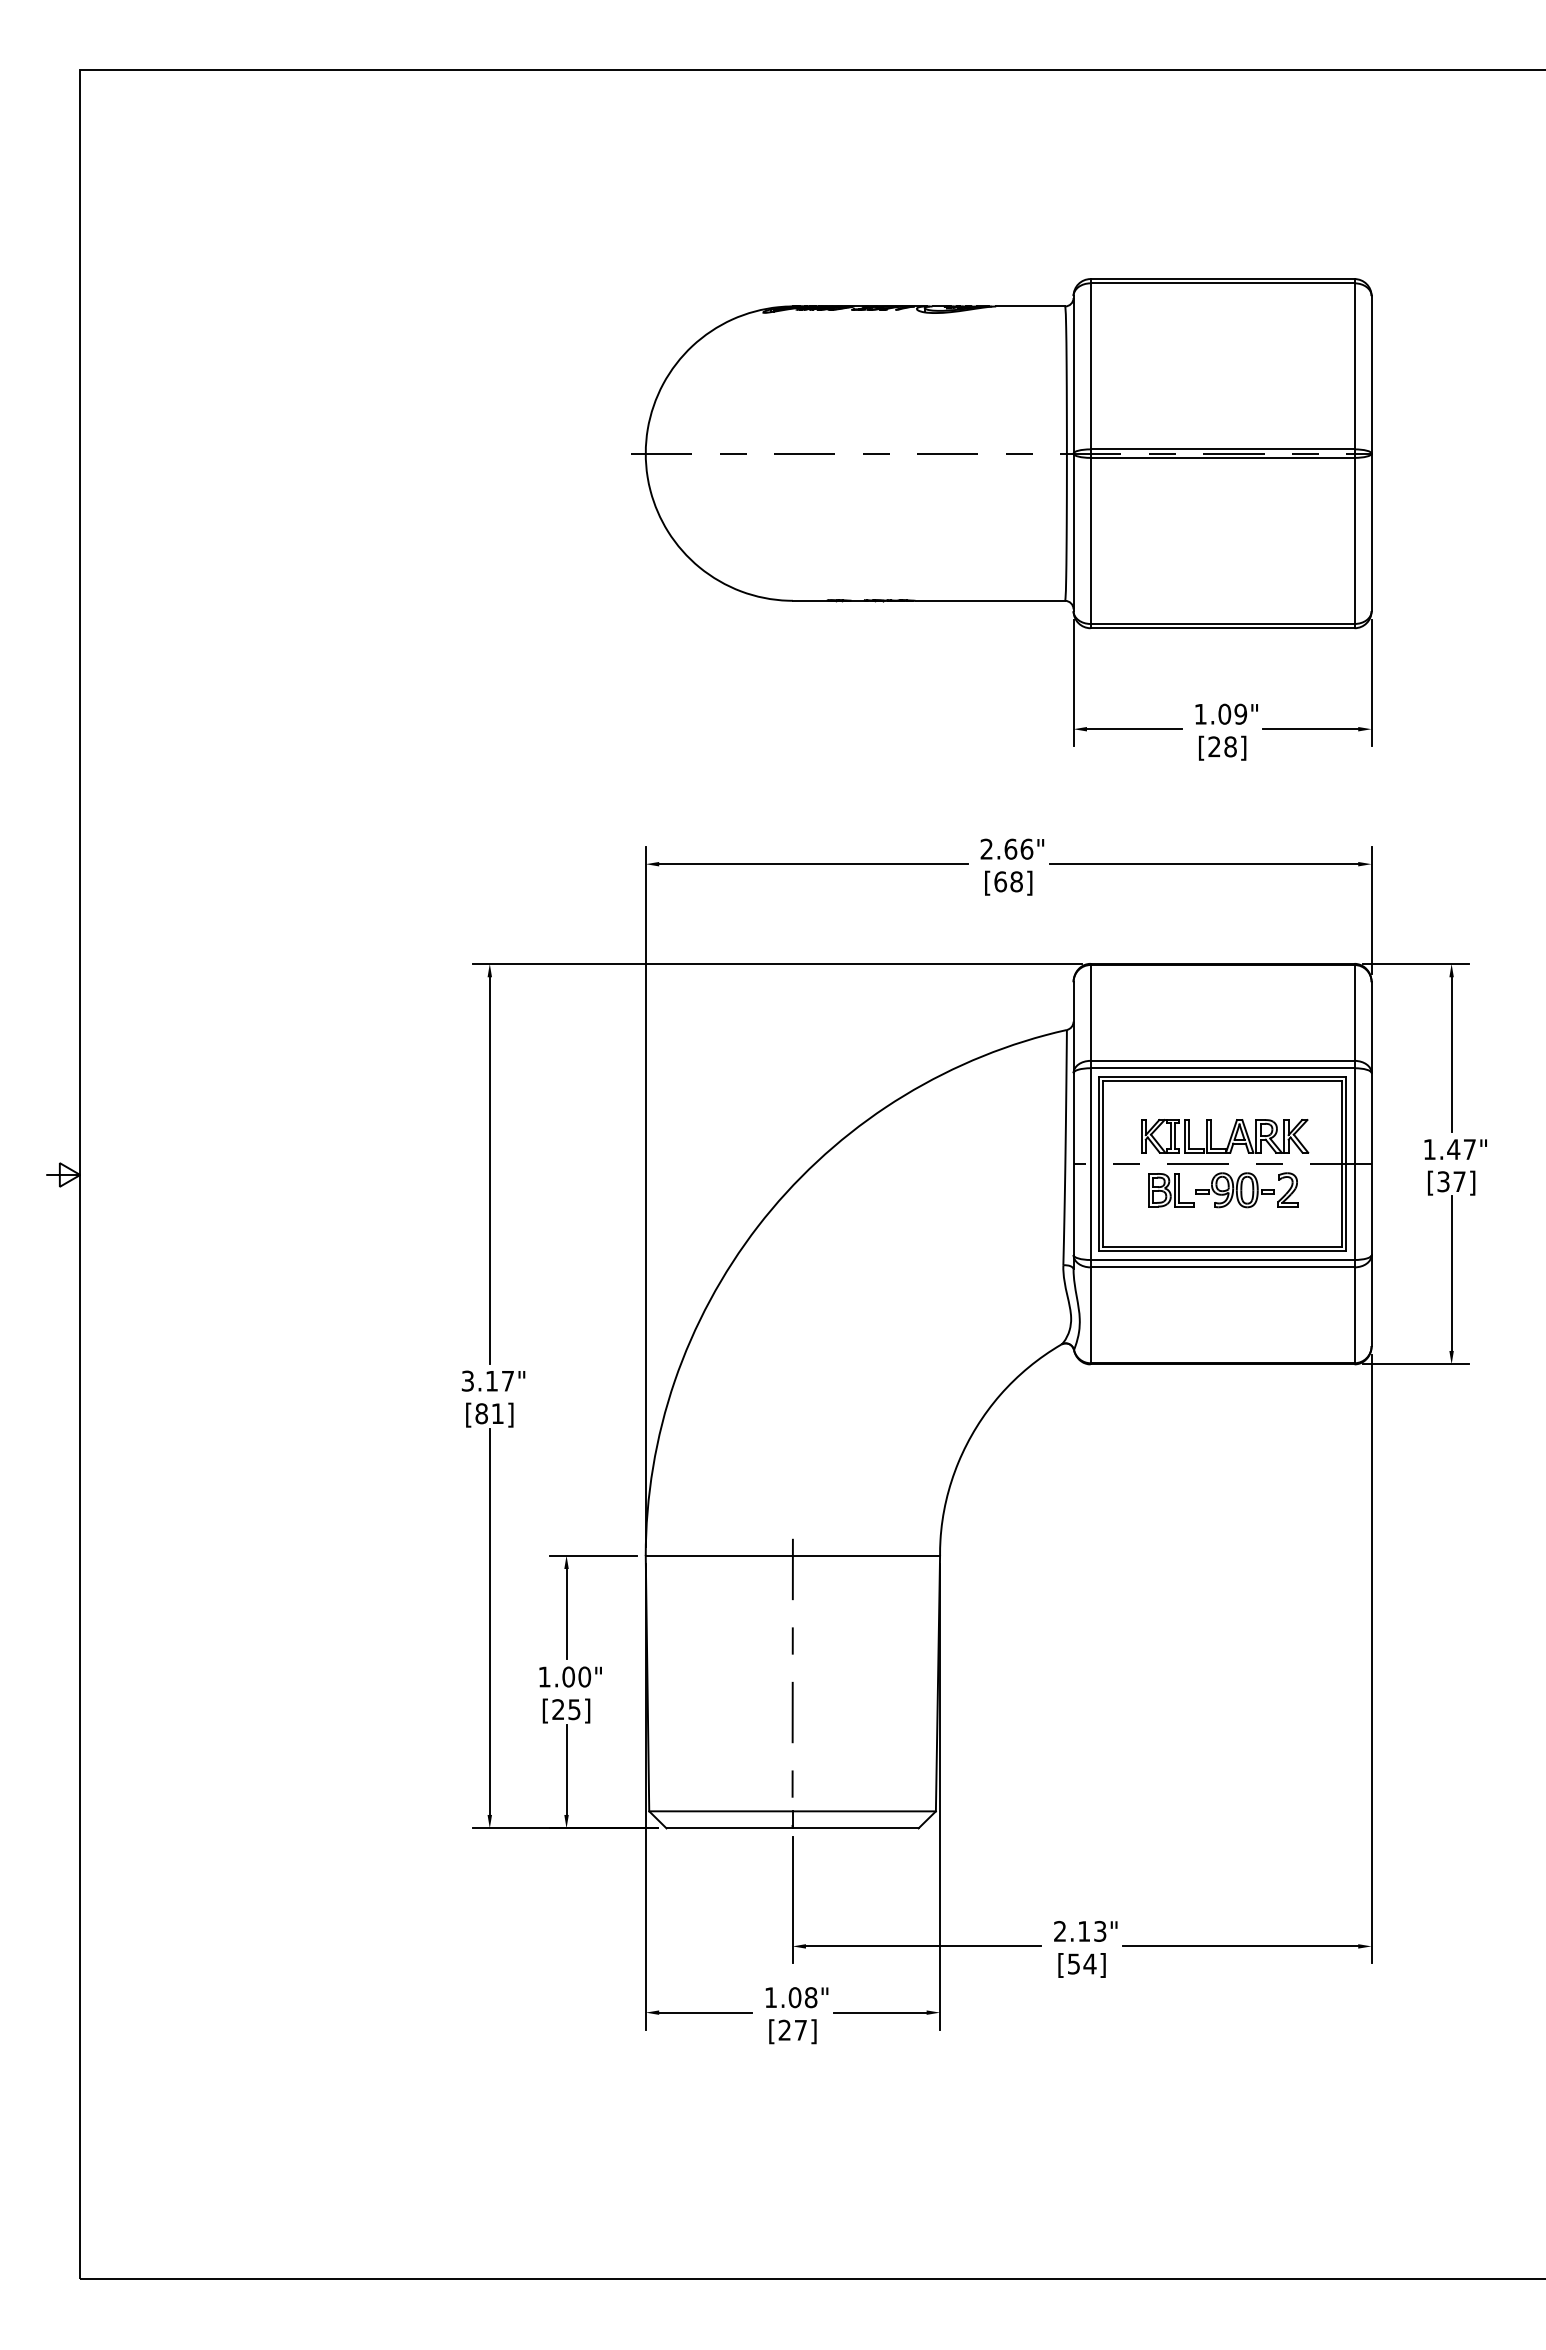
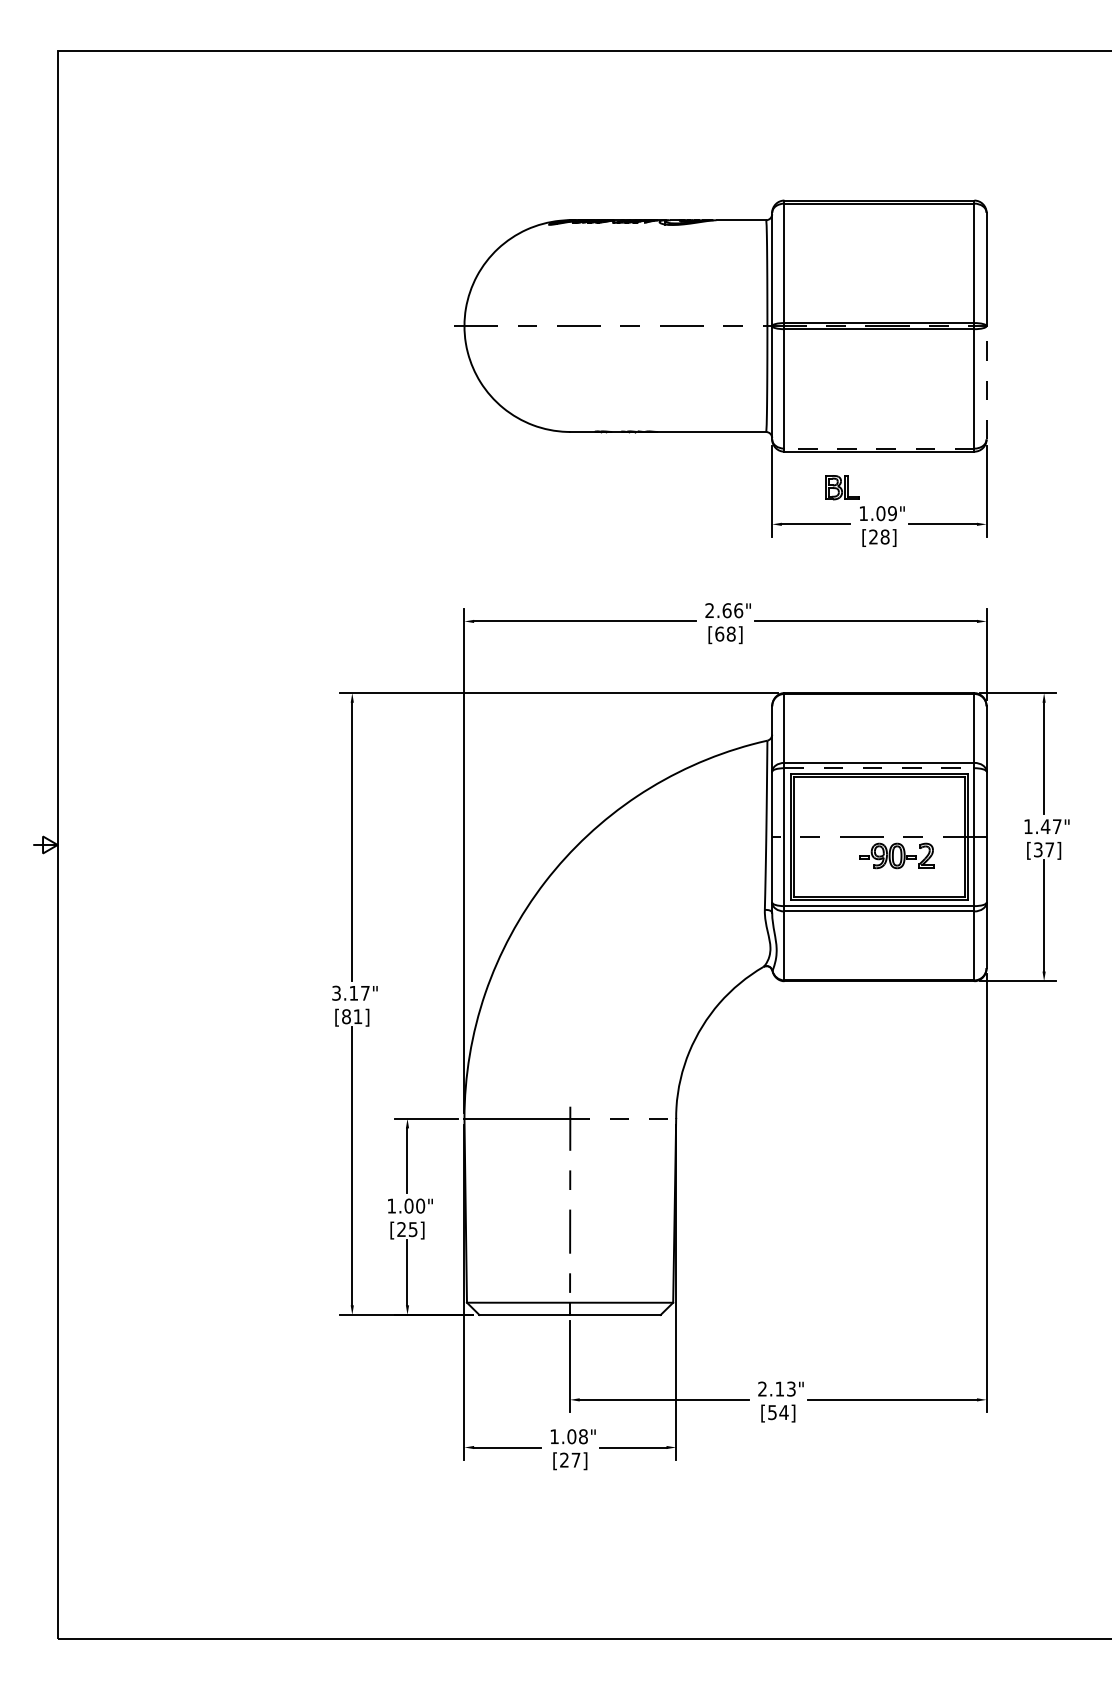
line: (1371, 532) -> (986, 382), solid -> dashed
line: (1222, 623) -> (879, 448), solid -> dashed
line: (1222, 1068) -> (879, 768), solid -> dashed
part: (1225, 1136) -> (881, 817), removed
part: (1171, 1190) -> (842, 487), moved
line: (866, 1555) -> (623, 1118), solid -> dashed

